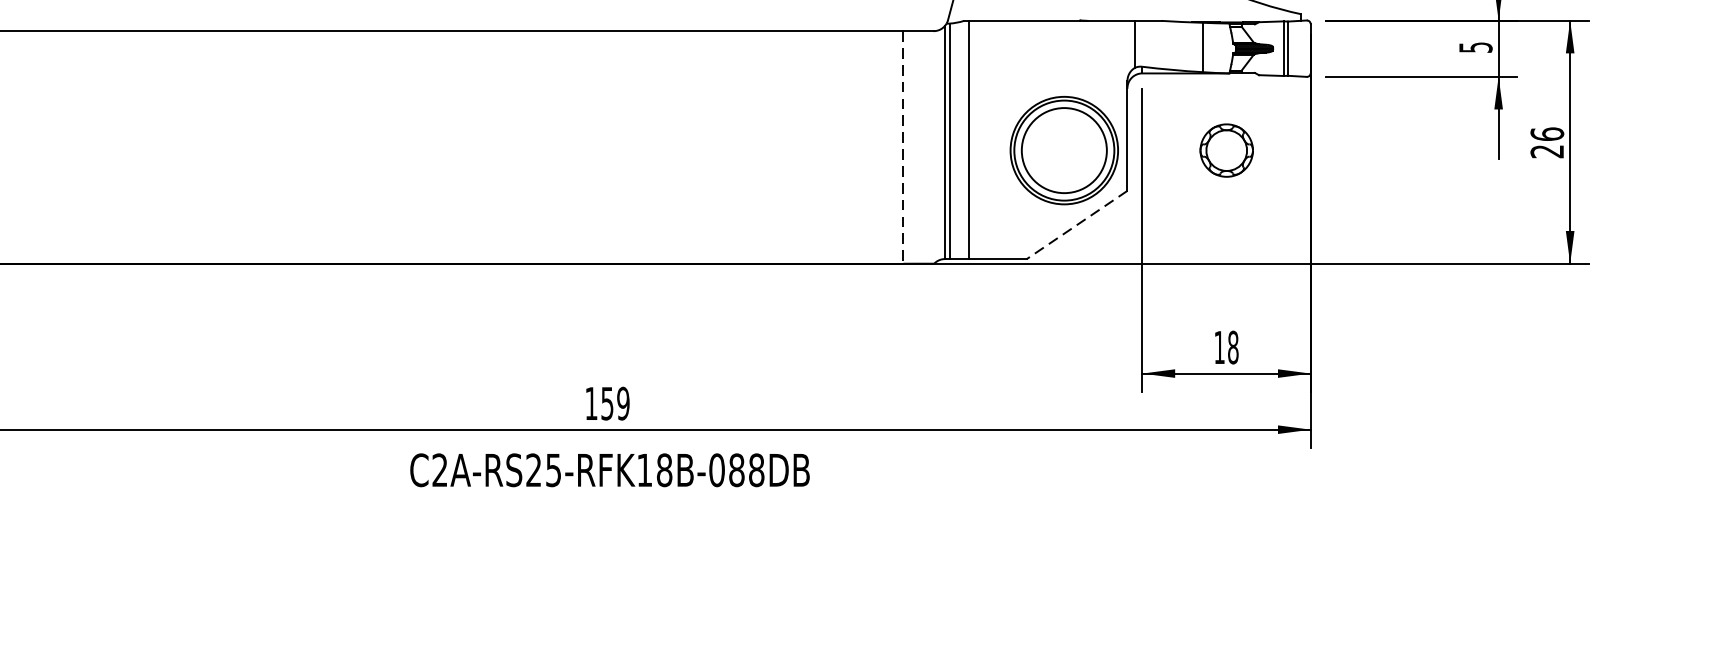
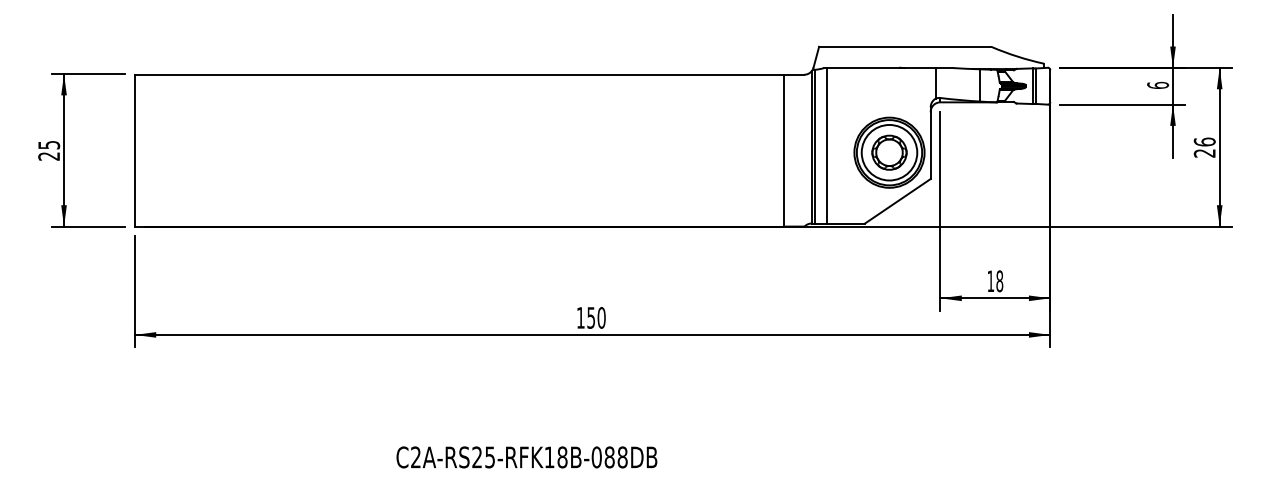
text: (1476, 46) -> (1158, 84), 5 -> 6
line: (903, 147) -> (784, 150), dashed -> solid
part: (1226, 150) -> (889, 152), moved
line: (1076, 225) -> (897, 201), dashed -> solid
text: (623, 402) -> (601, 317), 159 -> 150
text: (609, 470) -> (526, 457), moved

